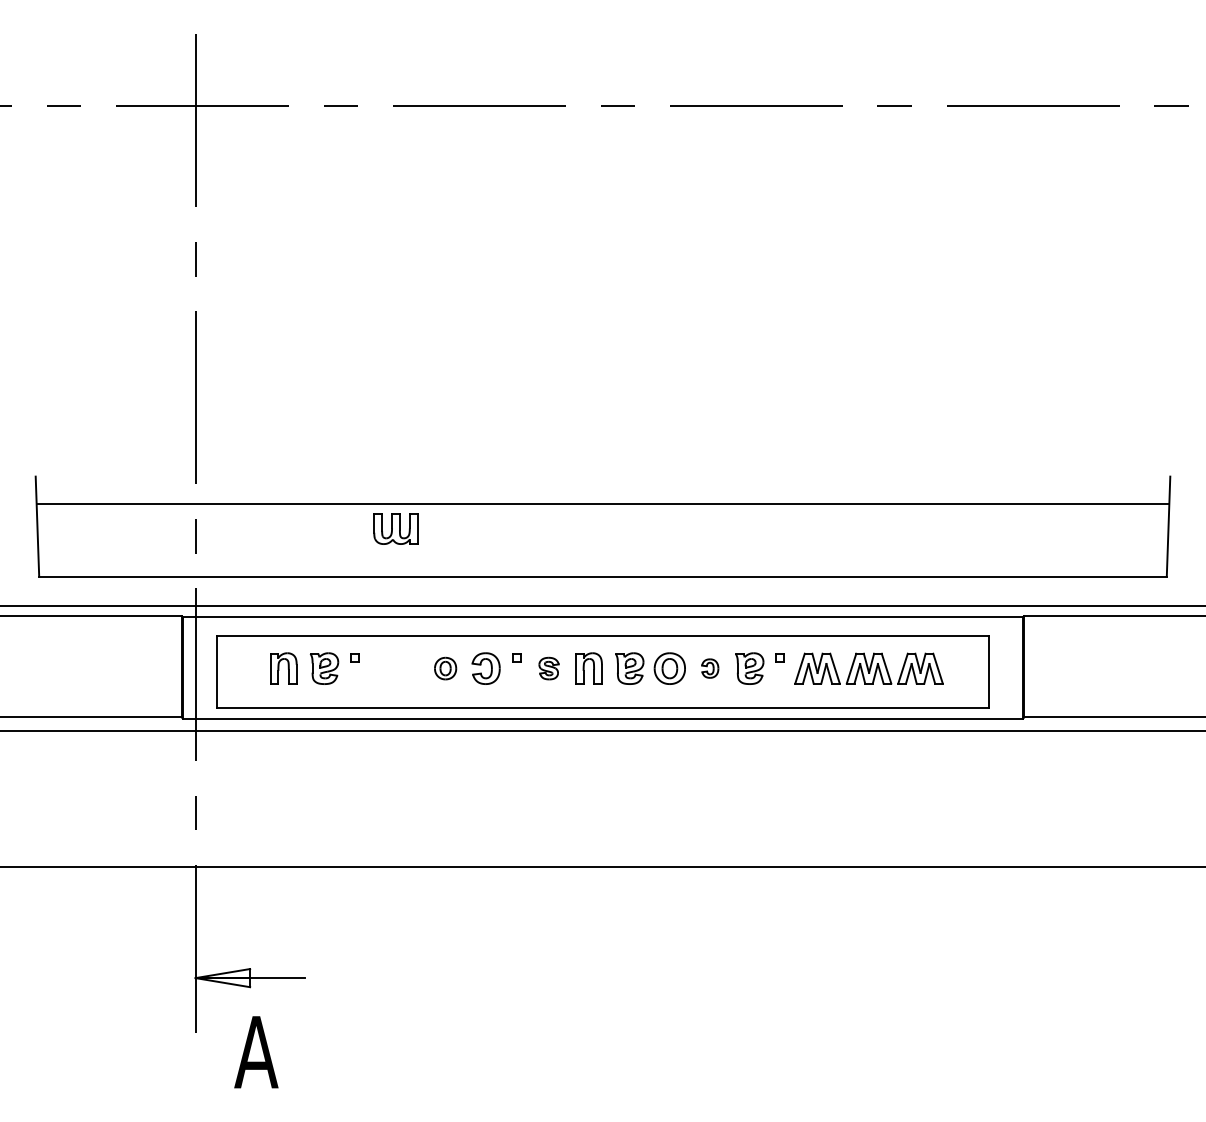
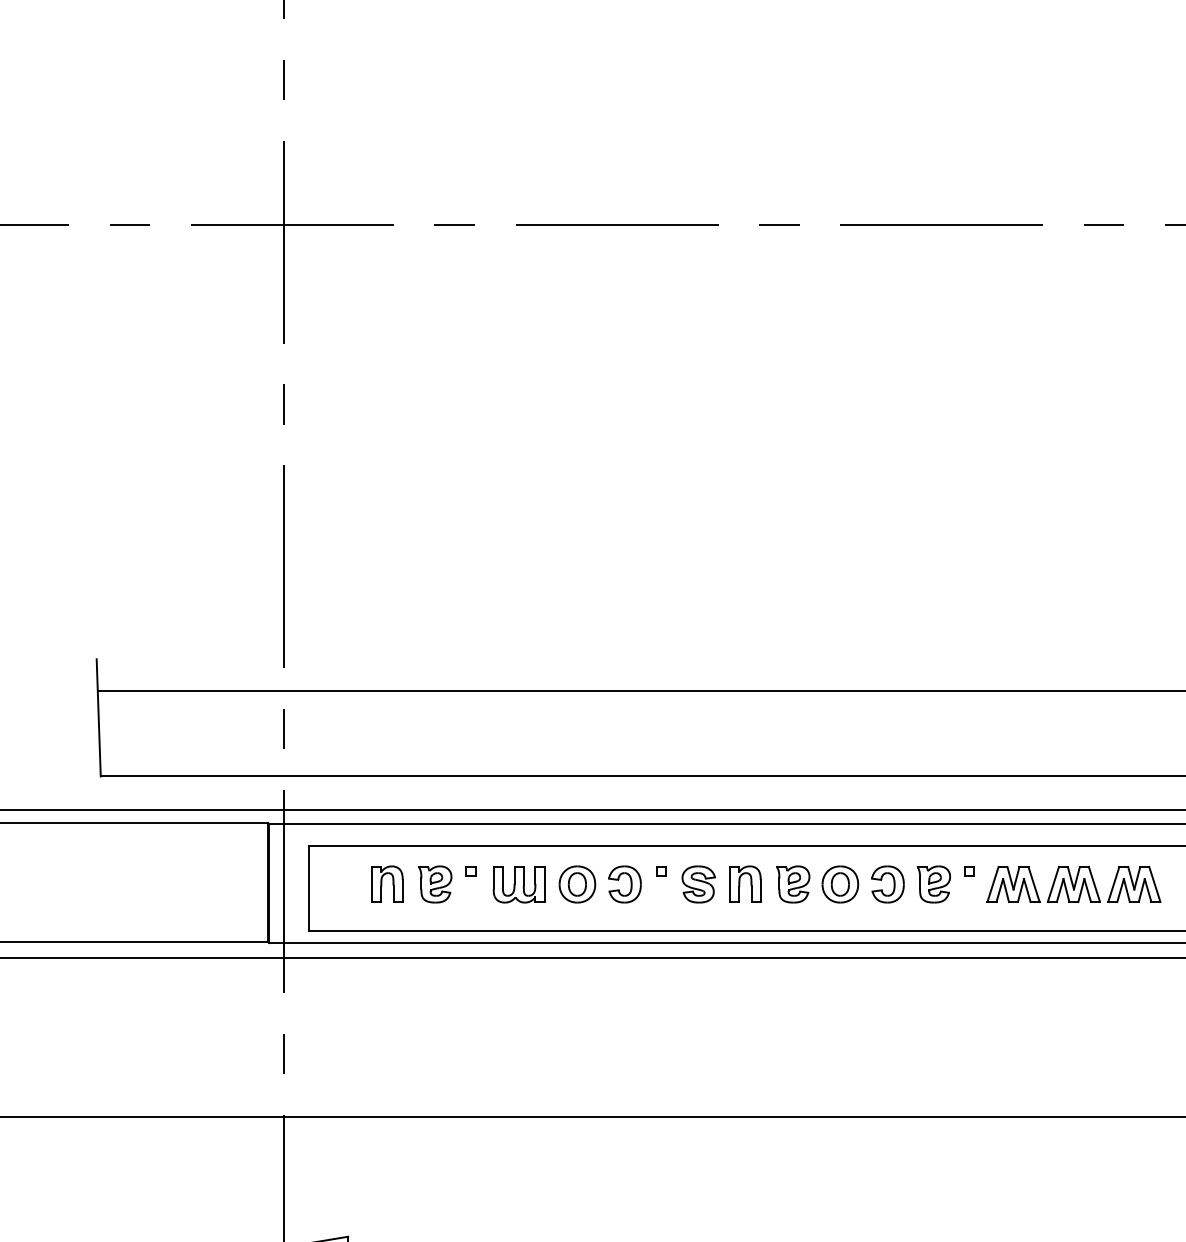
part: (395, 528) -> (518, 884), moved
part: (445, 668) -> (577, 884), size x1.43
part: (548, 668) -> (698, 884), size x1.43
part: (709, 668) -> (886, 884), size x1.67

